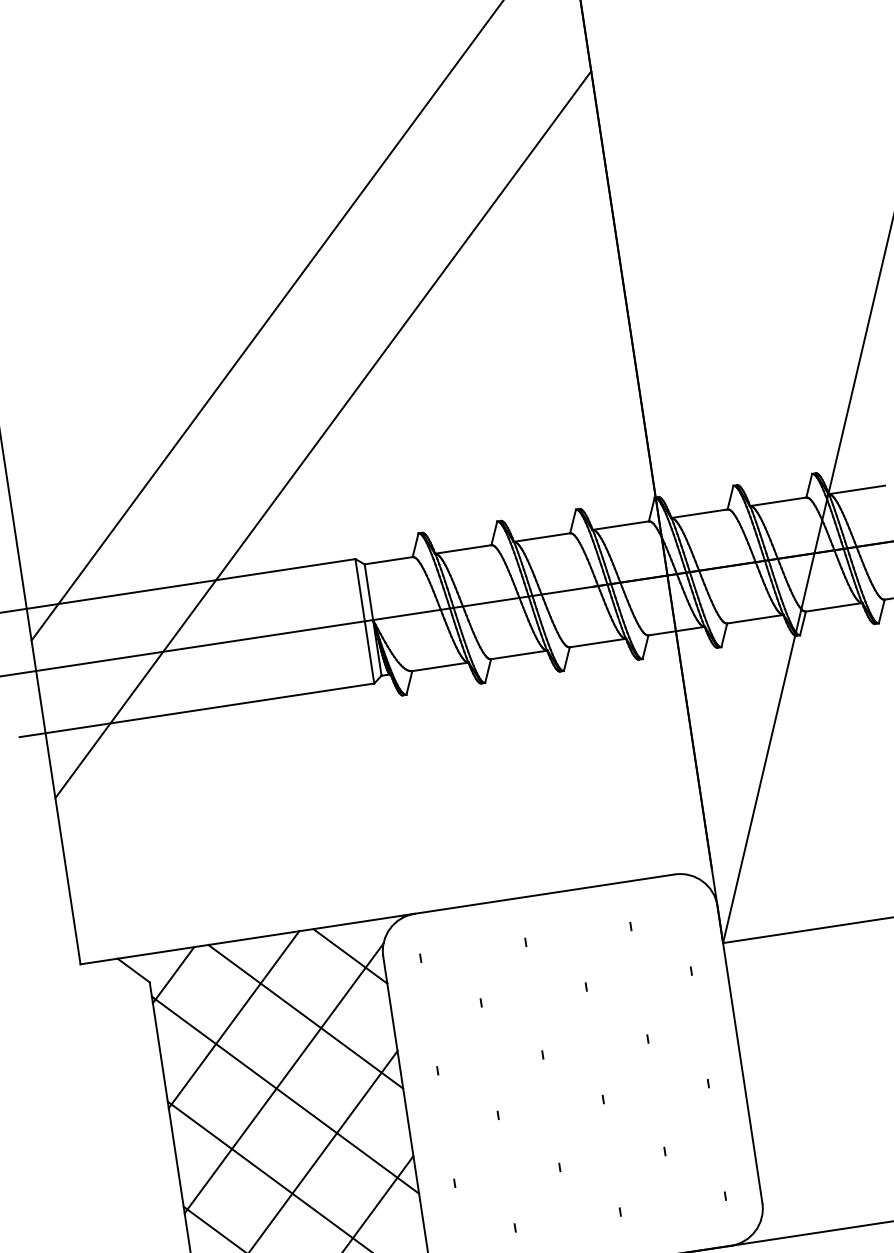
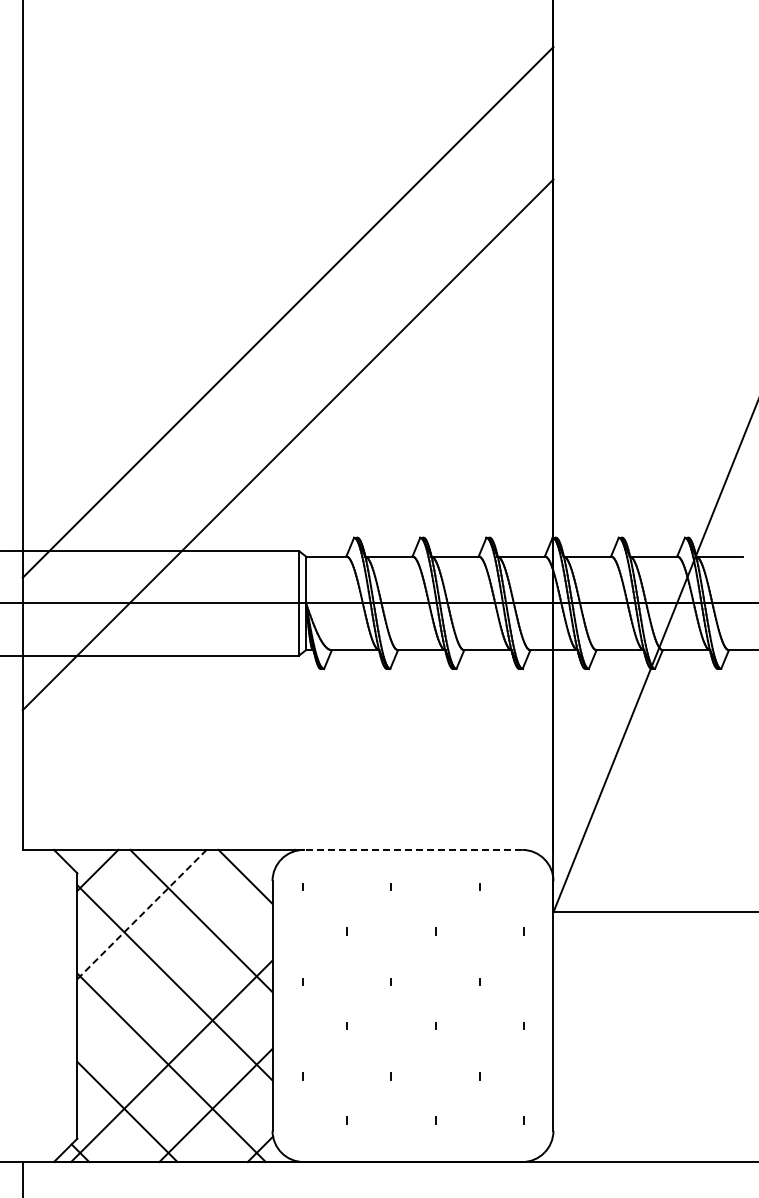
line: (544, 893) -> (412, 849), solid -> dashed
line: (234, 1019) -> (142, 914), solid -> dashed
line: (283, 1077) -> (175, 968), removed

